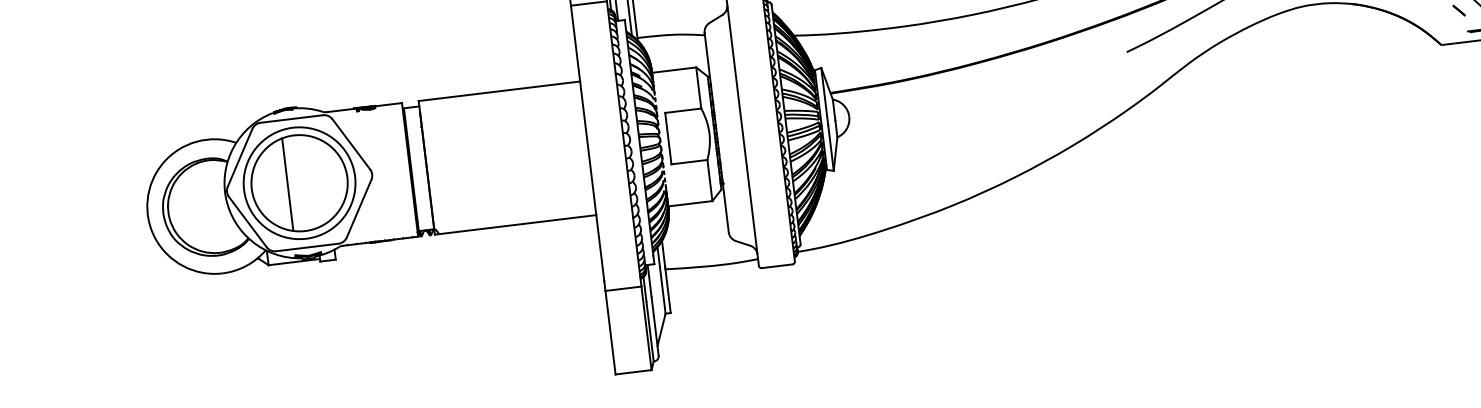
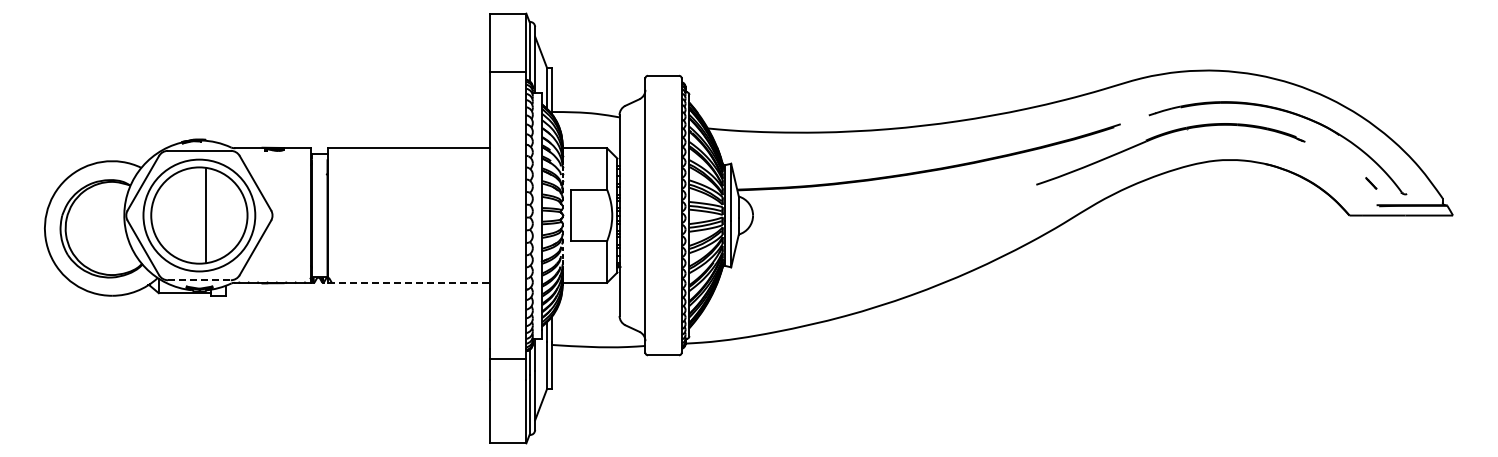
line: (287, 184) -> (206, 215), moved
line: (516, 224) -> (409, 282), solid -> dashed
line: (307, 247) -> (199, 280), solid -> dashed

